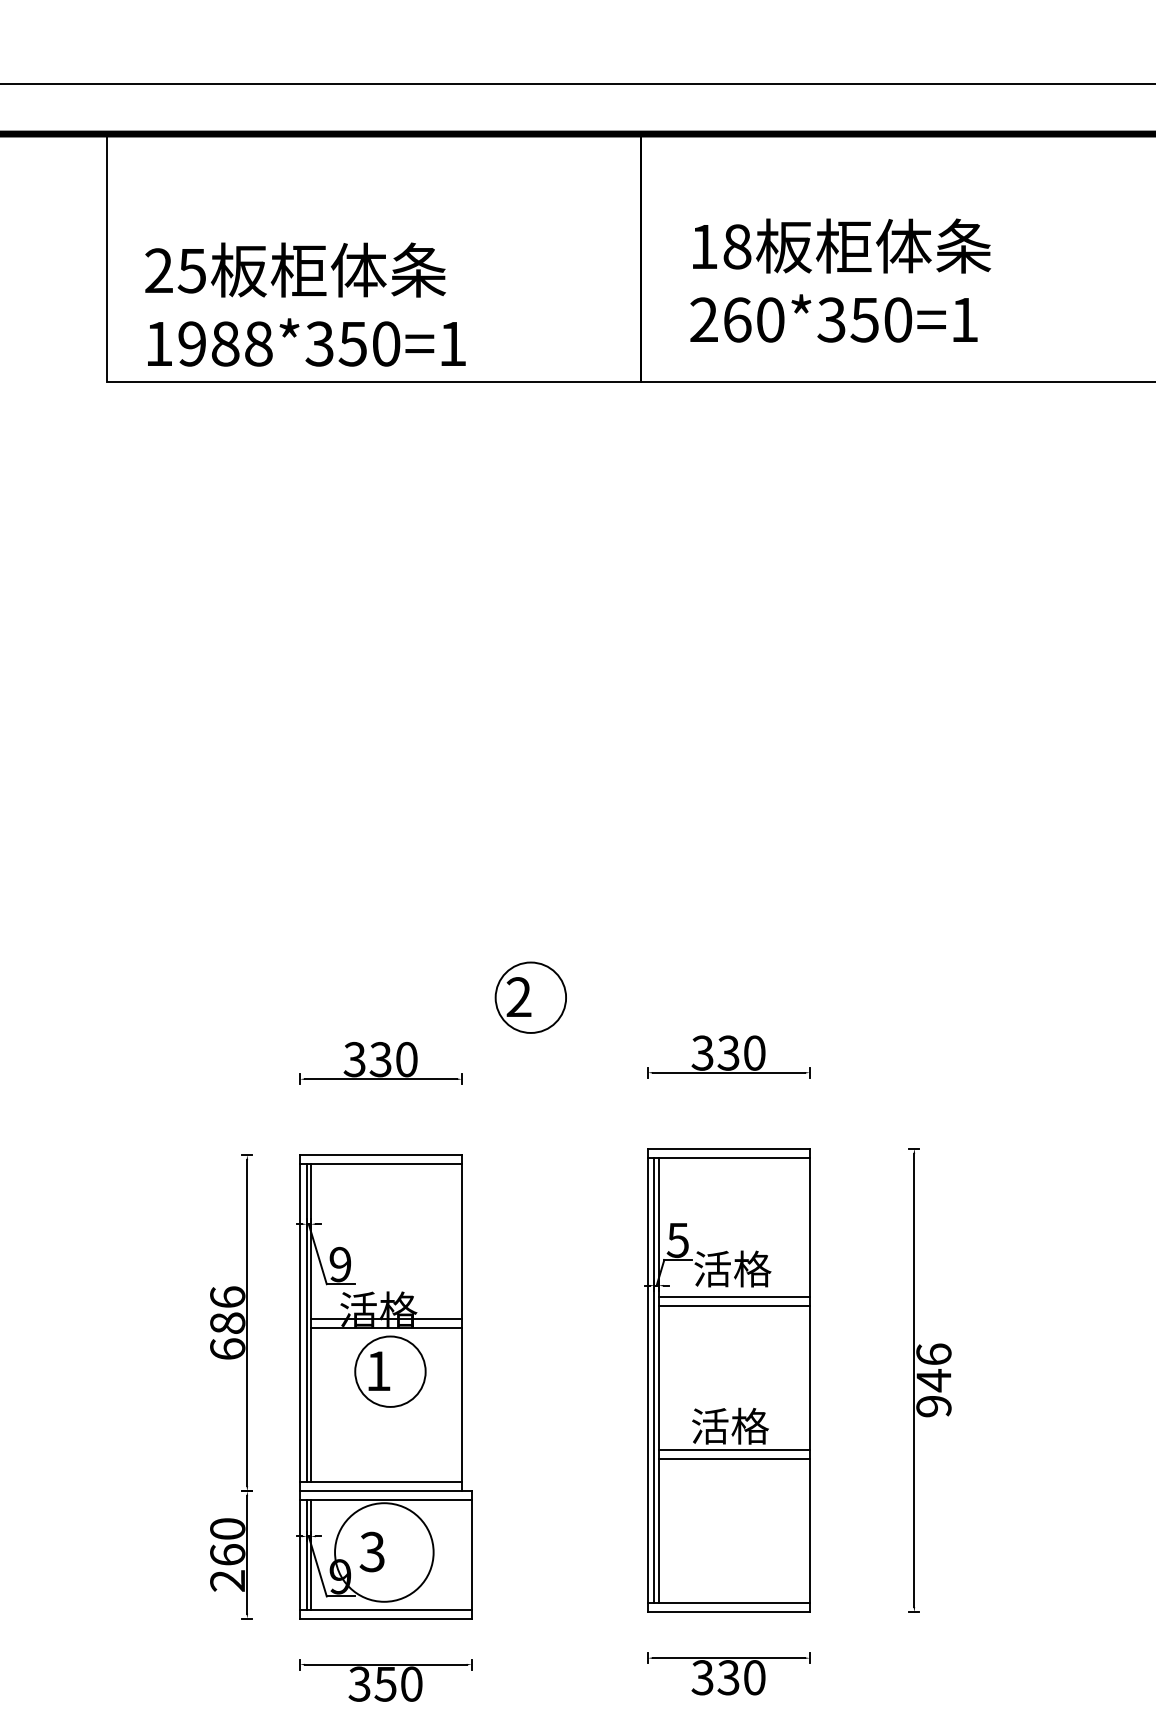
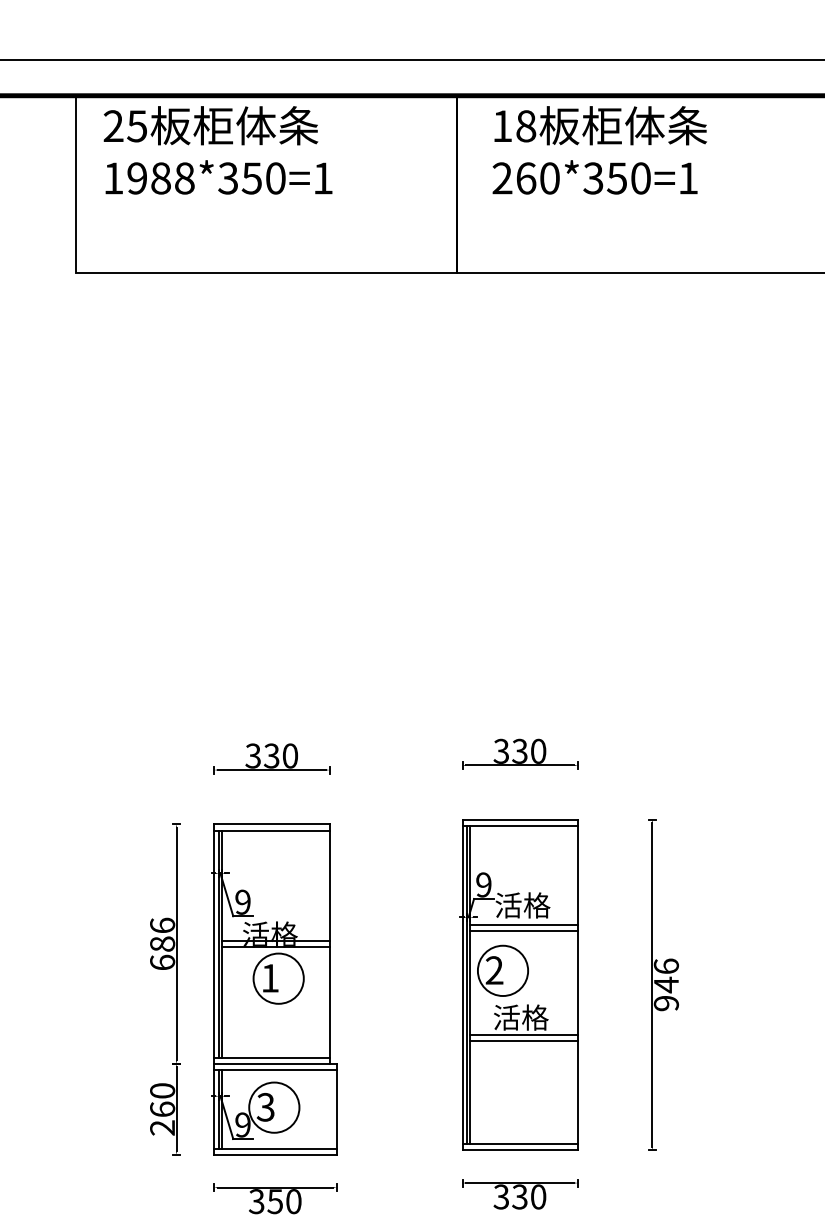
text: (840, 280) -> (599, 150), moved
text: (305, 304) -> (218, 150), moved
part: (530, 997) -> (502, 970), moved
text: (677, 1239) -> (483, 884), 5 -> 9
circle: (384, 1552) -> (274, 1107), size x0.71

